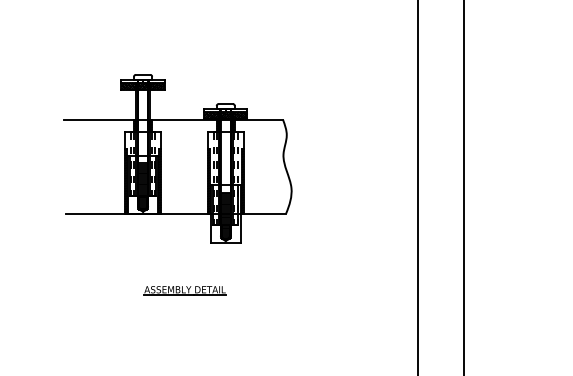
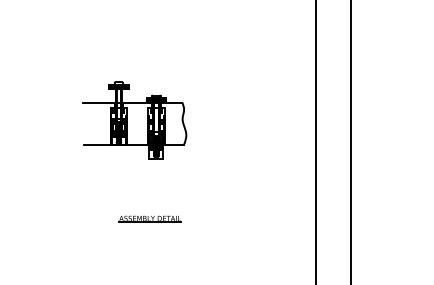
part: (177, 158) -> (134, 120), size x0.6
part: (184, 289) -> (149, 218), moved

